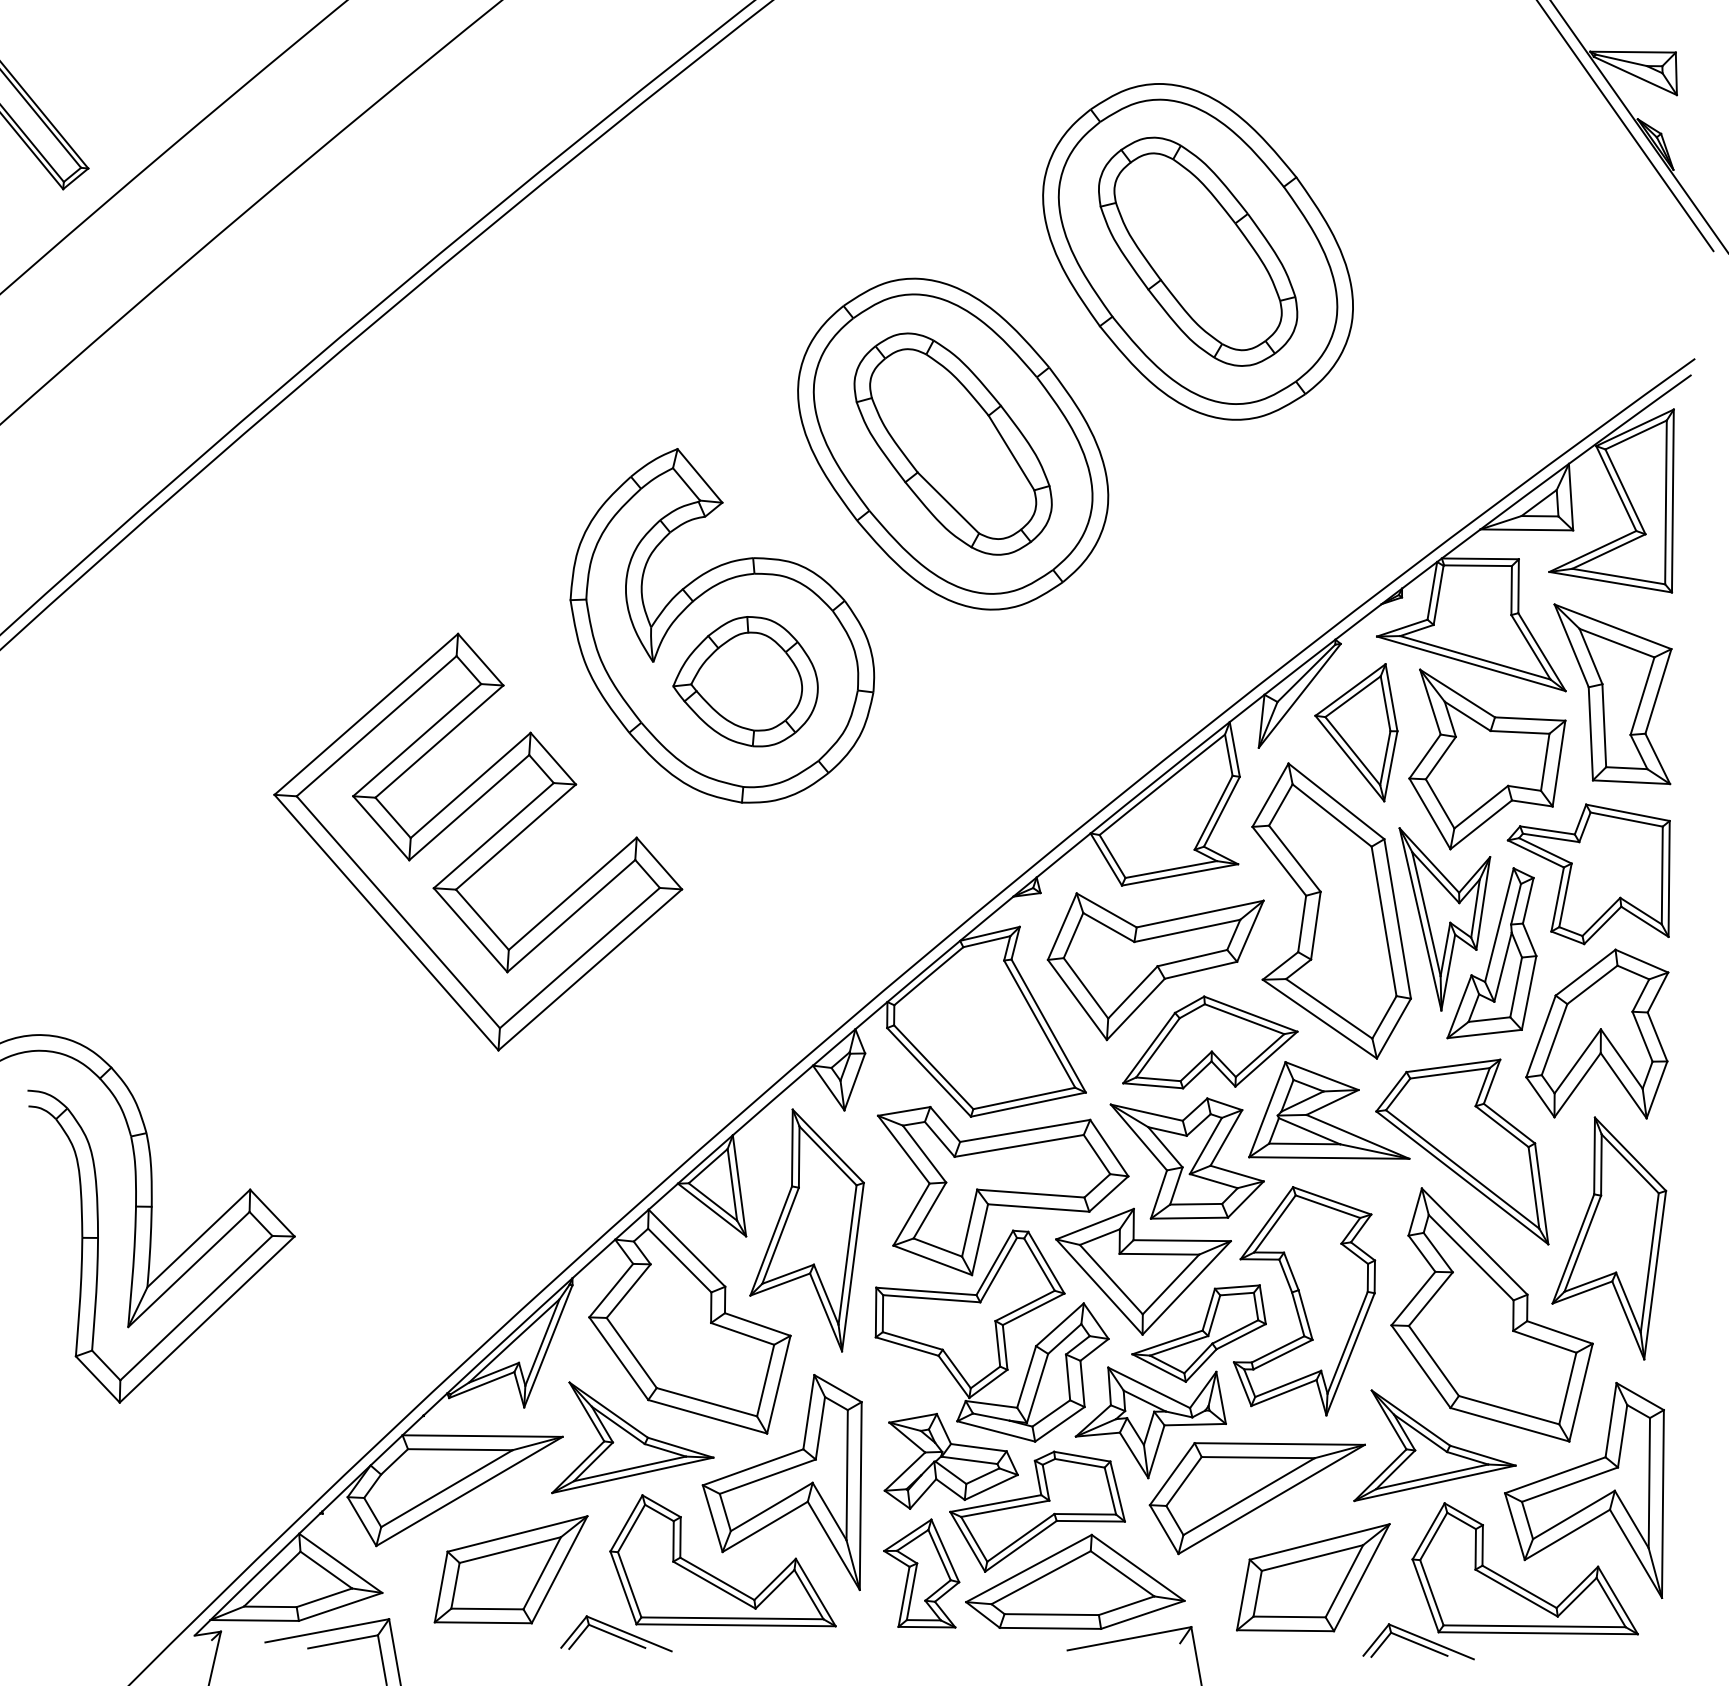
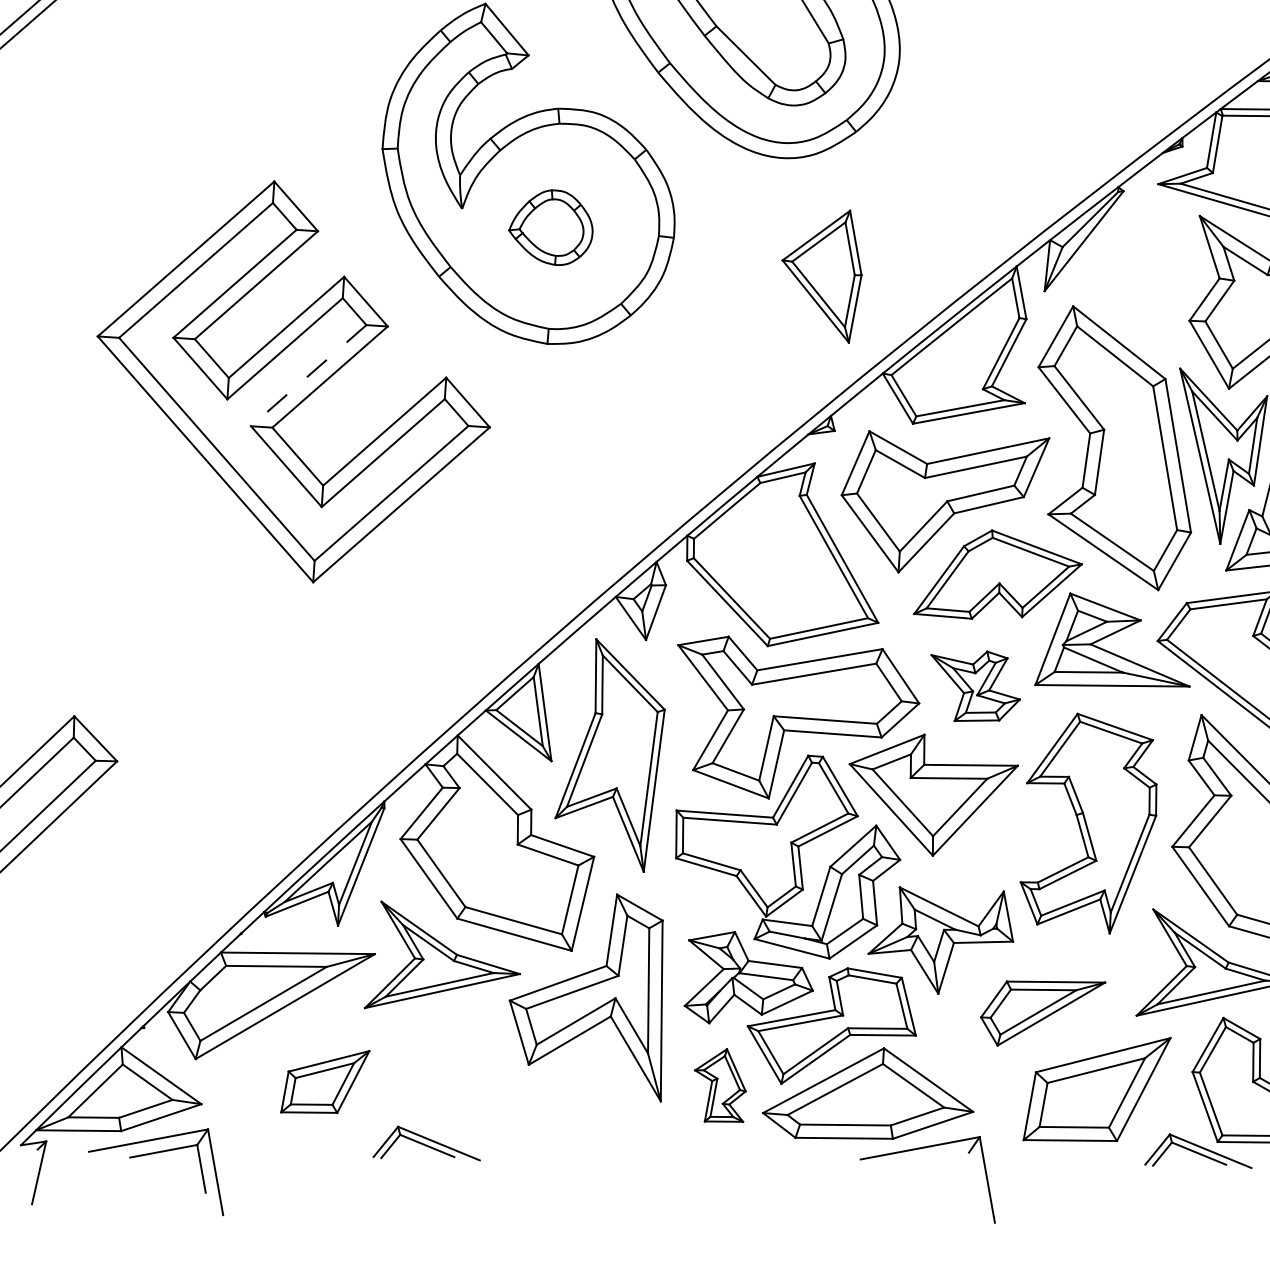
part: (745, 681) -> (550, 227), size x0.6
part: (1356, 732) -> (822, 276), moved
line: (493, 835) -> (308, 375), solid -> dashed
part: (1186, 1158) -> (975, 686), size x0.6
part: (1198, 1333) -> (986, 854), removed
part: (1256, 1498) -> (1042, 1013), size x0.6
part: (510, 1569) -> (324, 1081), size x0.6
part: (921, 1573) -> (720, 1085), size x0.7
part: (715, 1576) -> (521, 1088), removed

